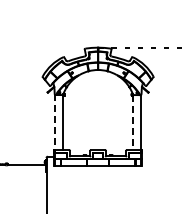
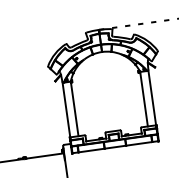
line: (54, 122) -> (66, 110), dashed -> solid
line: (133, 122) -> (144, 99), dashed -> solid

